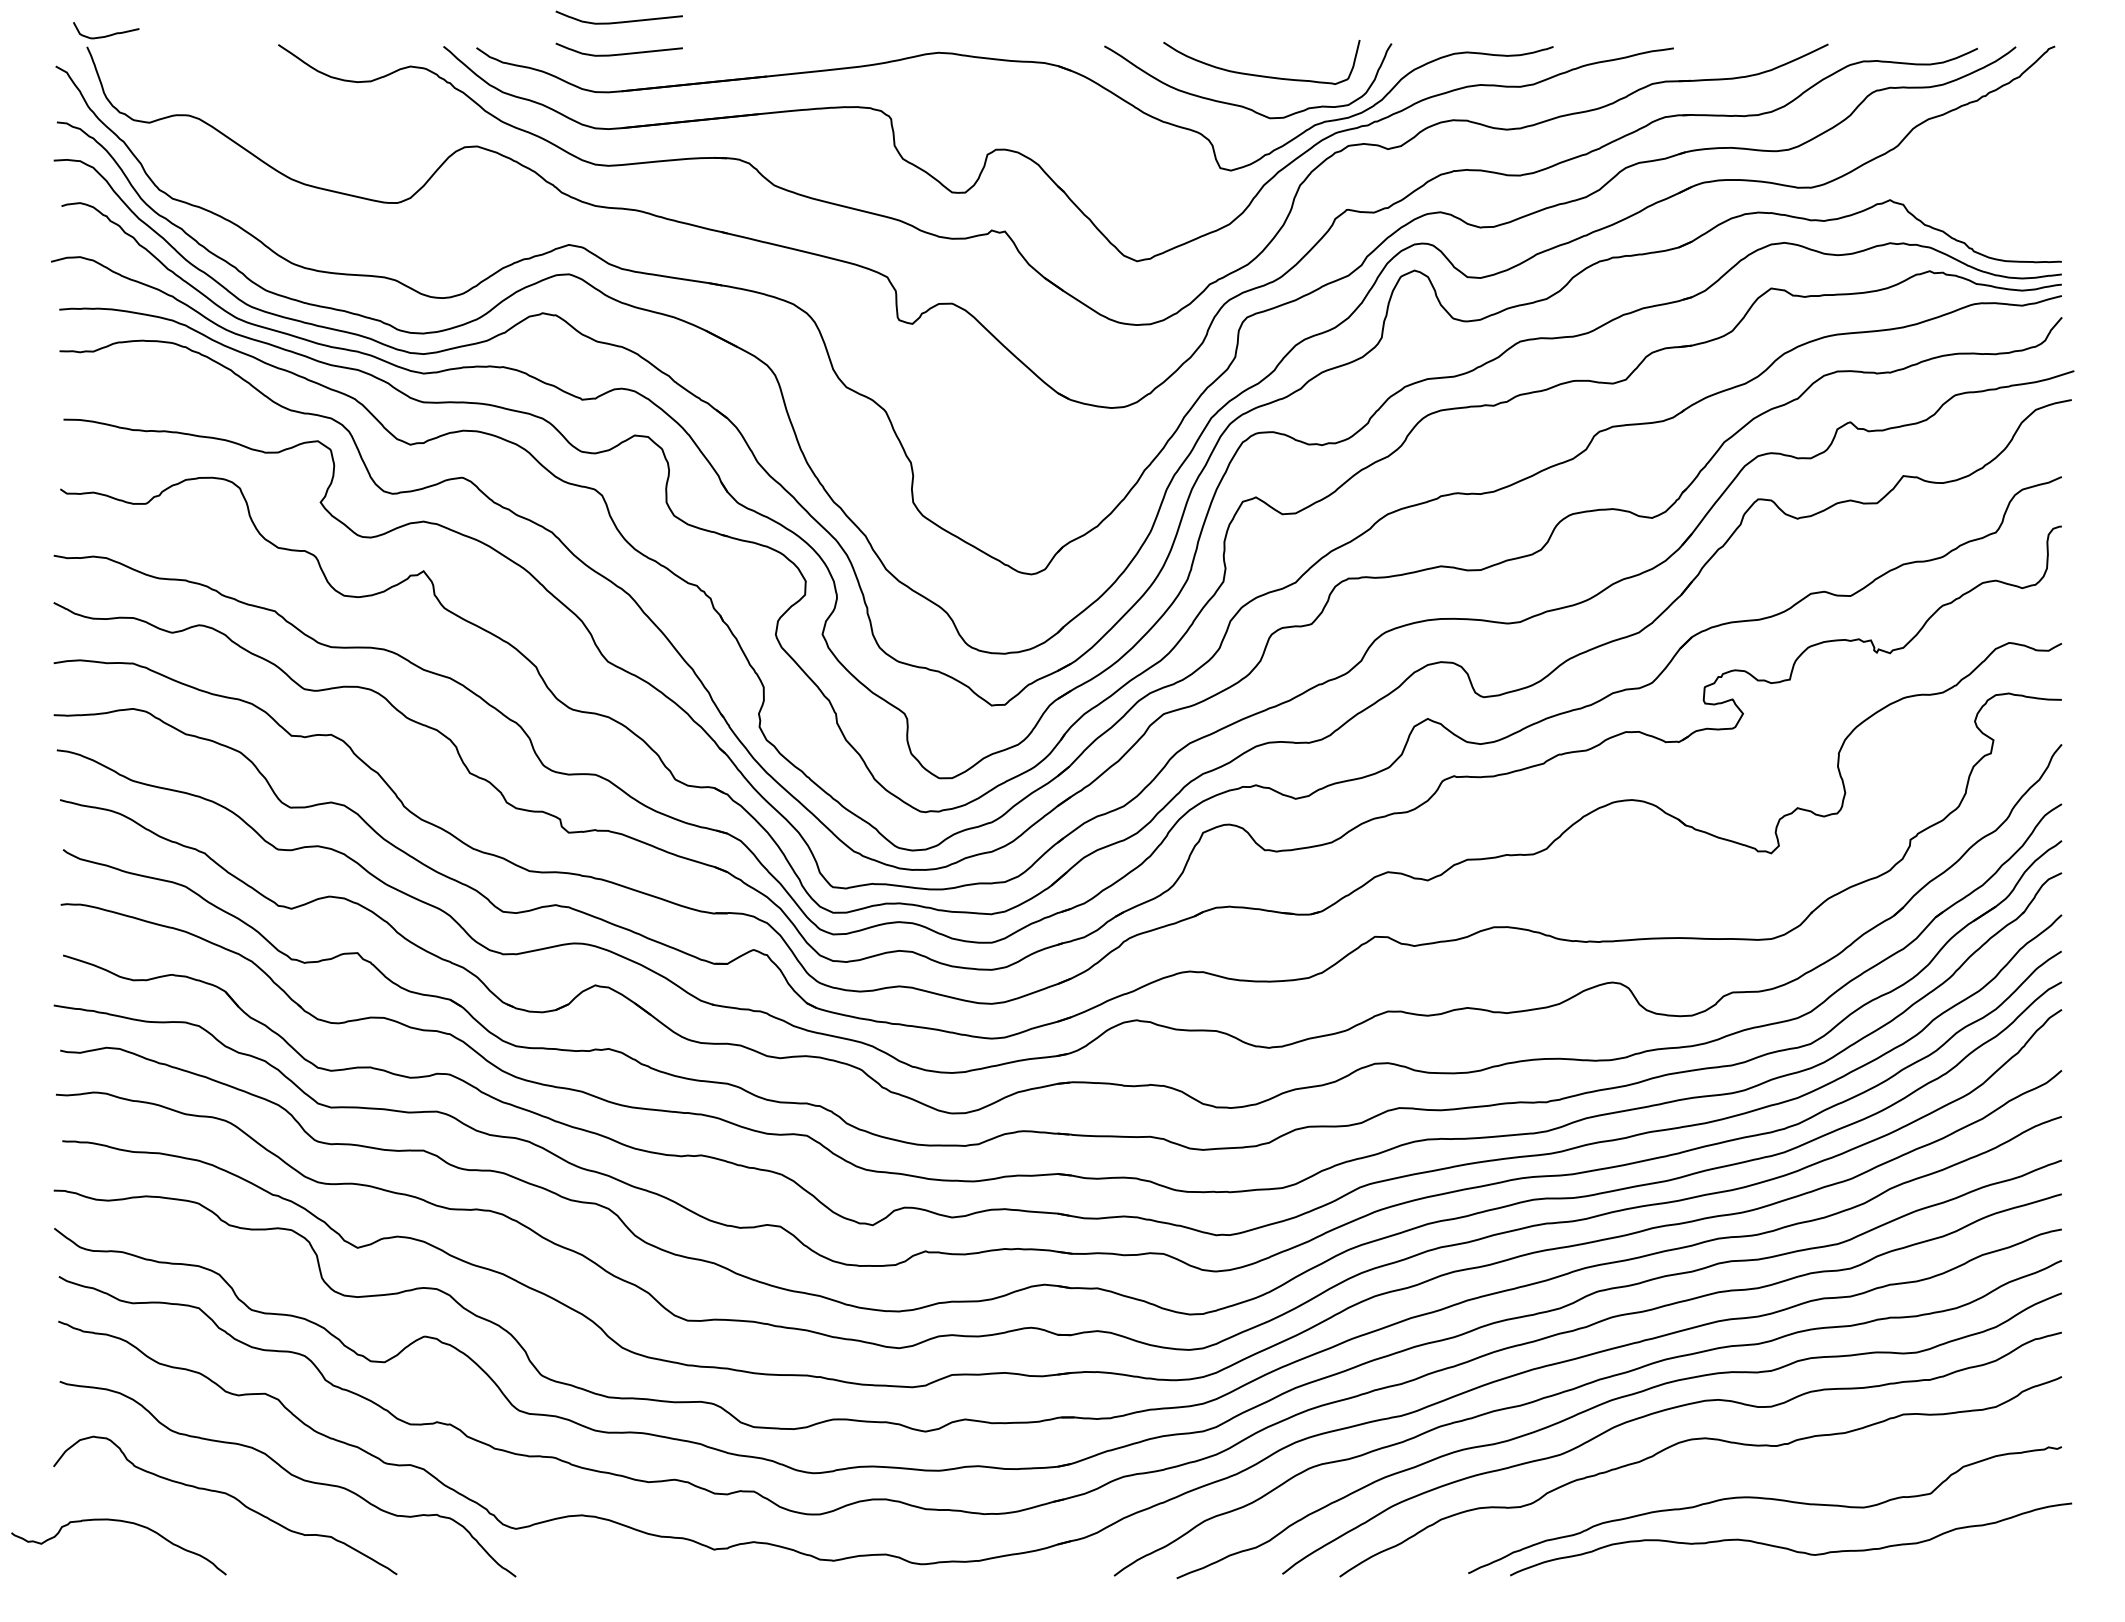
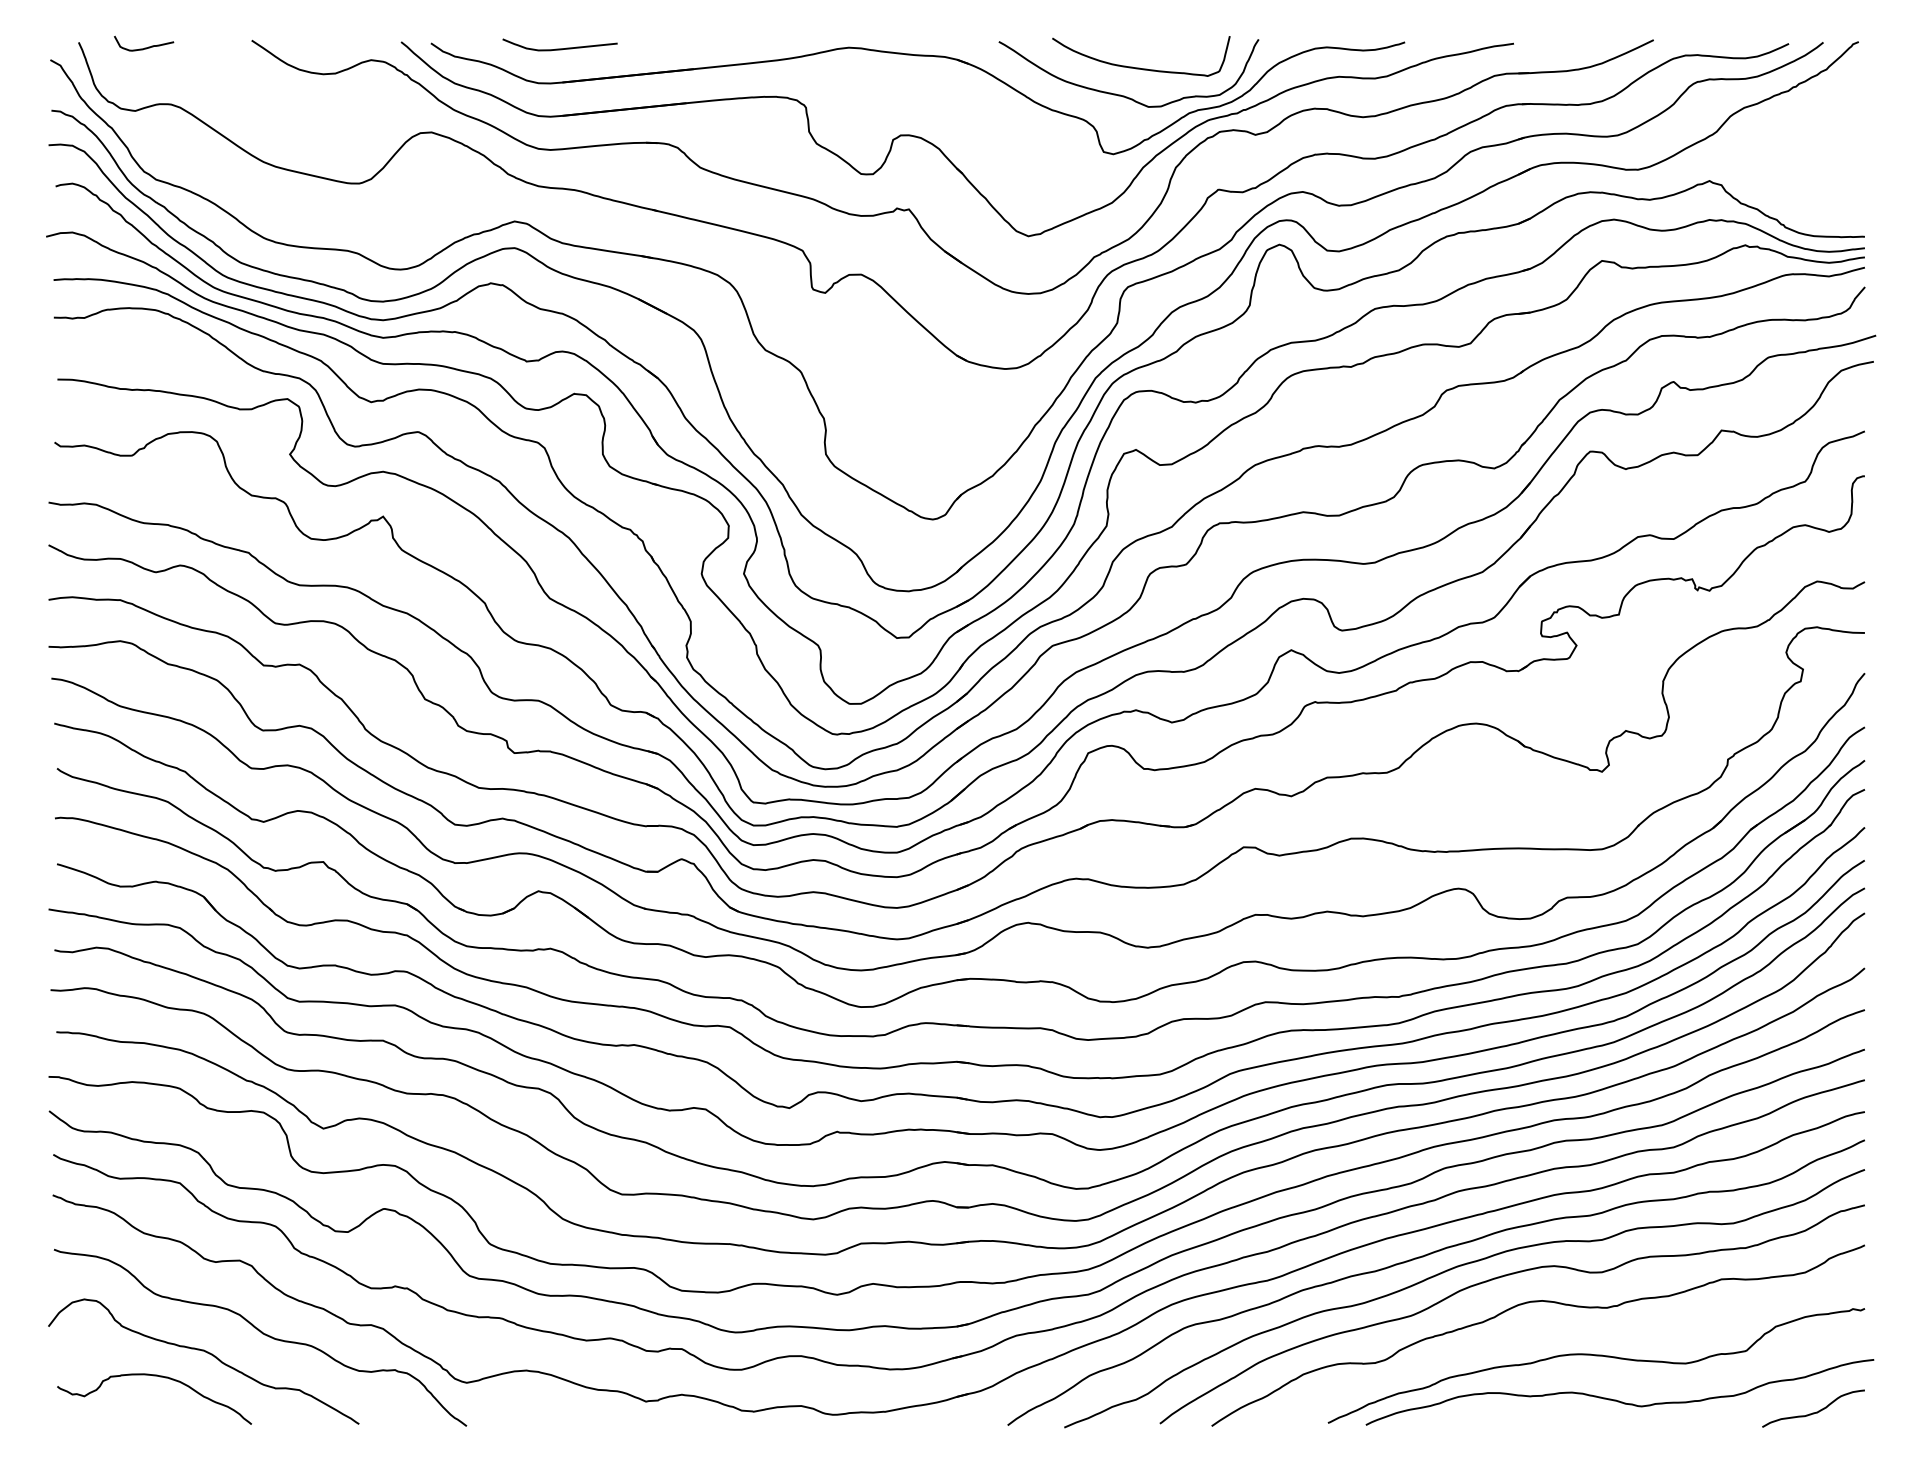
curve: (618, 21) -> (559, 19), removed
curve: (106, 34) -> (144, 47), moved
curve: (125, 1523) -> (160, 1377), moved
curve: (2005, 1561) -> (1813, 1412), added

